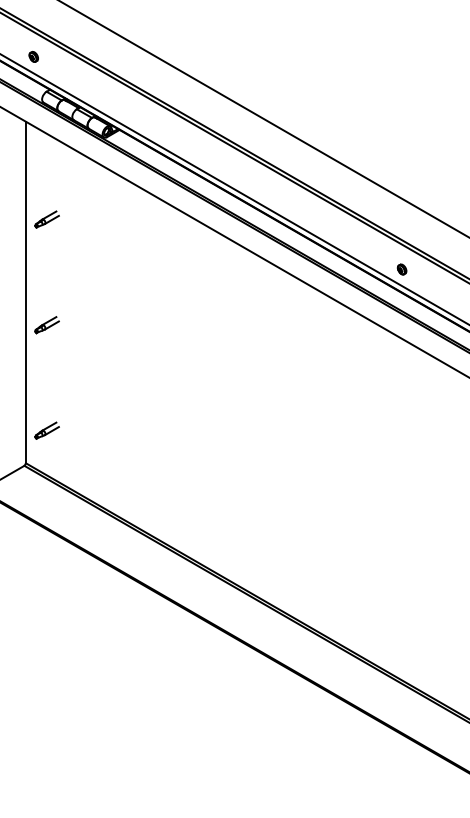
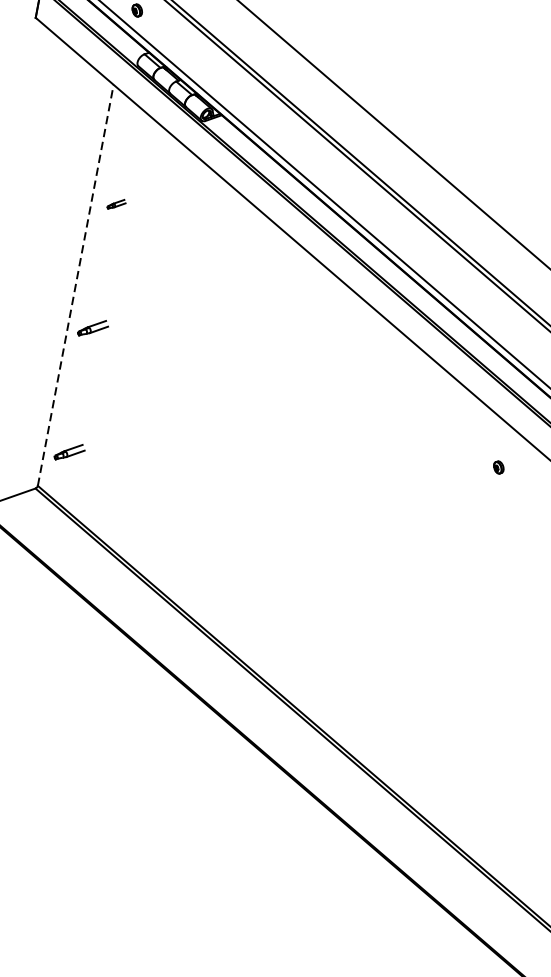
part: (46, 219) -> (116, 204), size x0.6
part: (401, 269) -> (498, 467), moved
line: (25, 292) -> (75, 285), solid -> dashed

